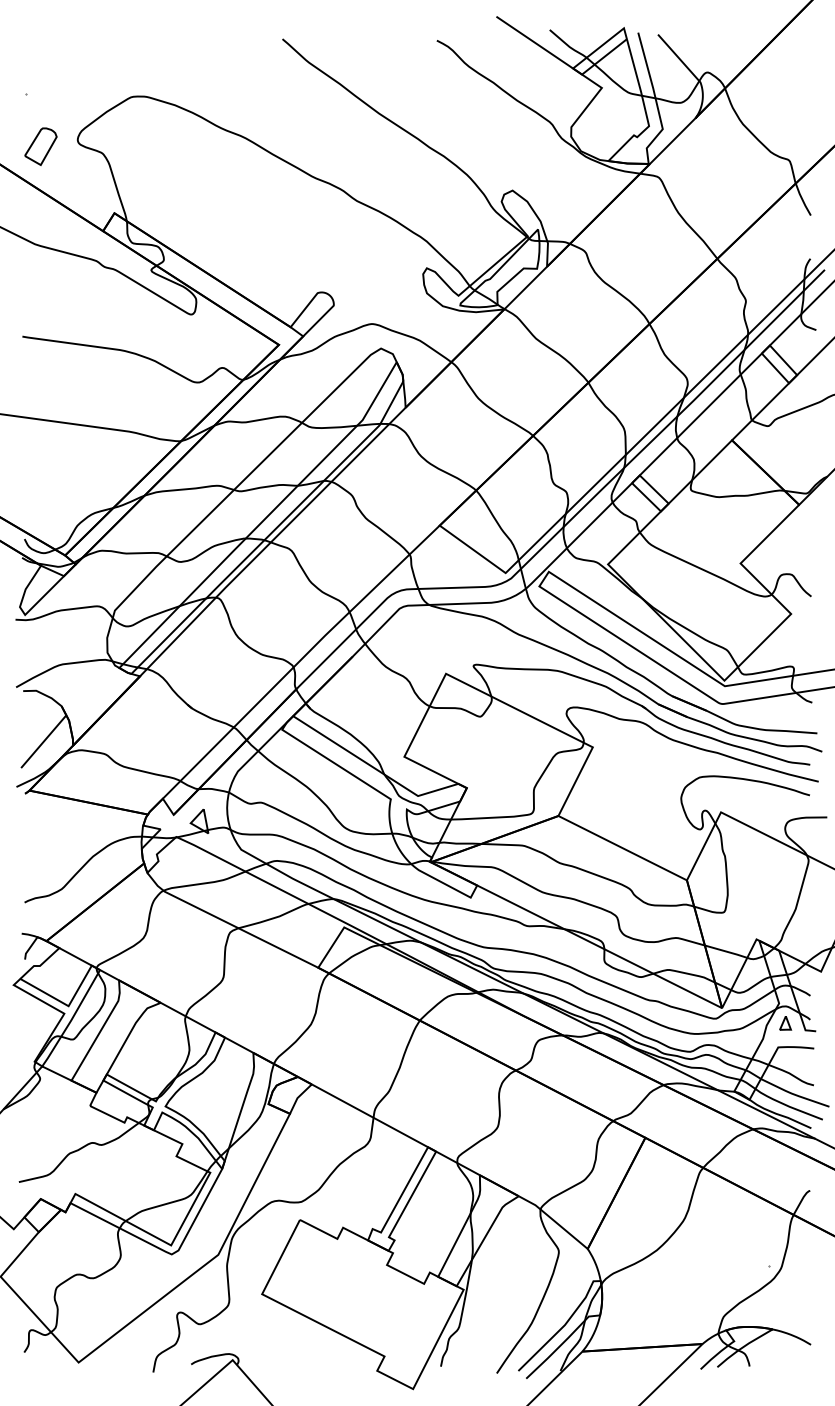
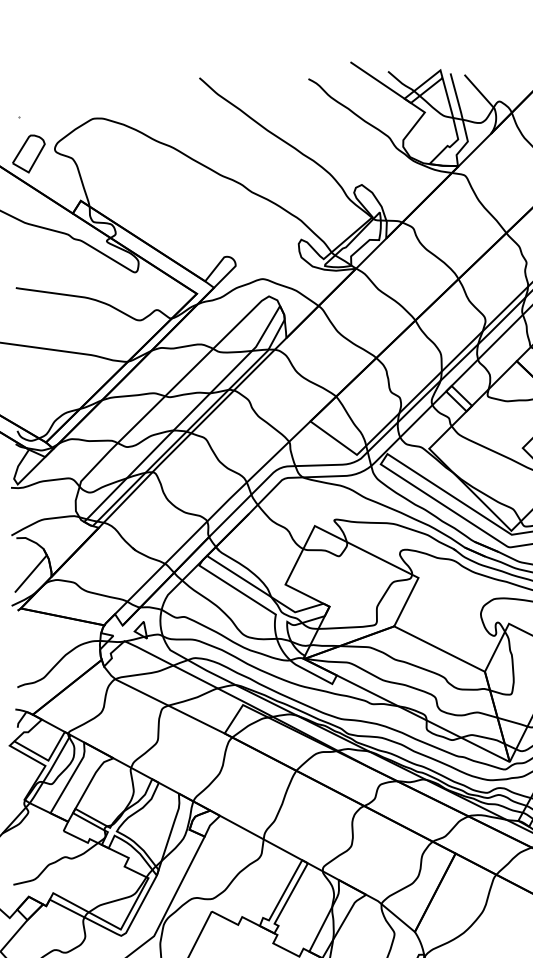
part: (40, 146) -> (28, 153), size x1.43

